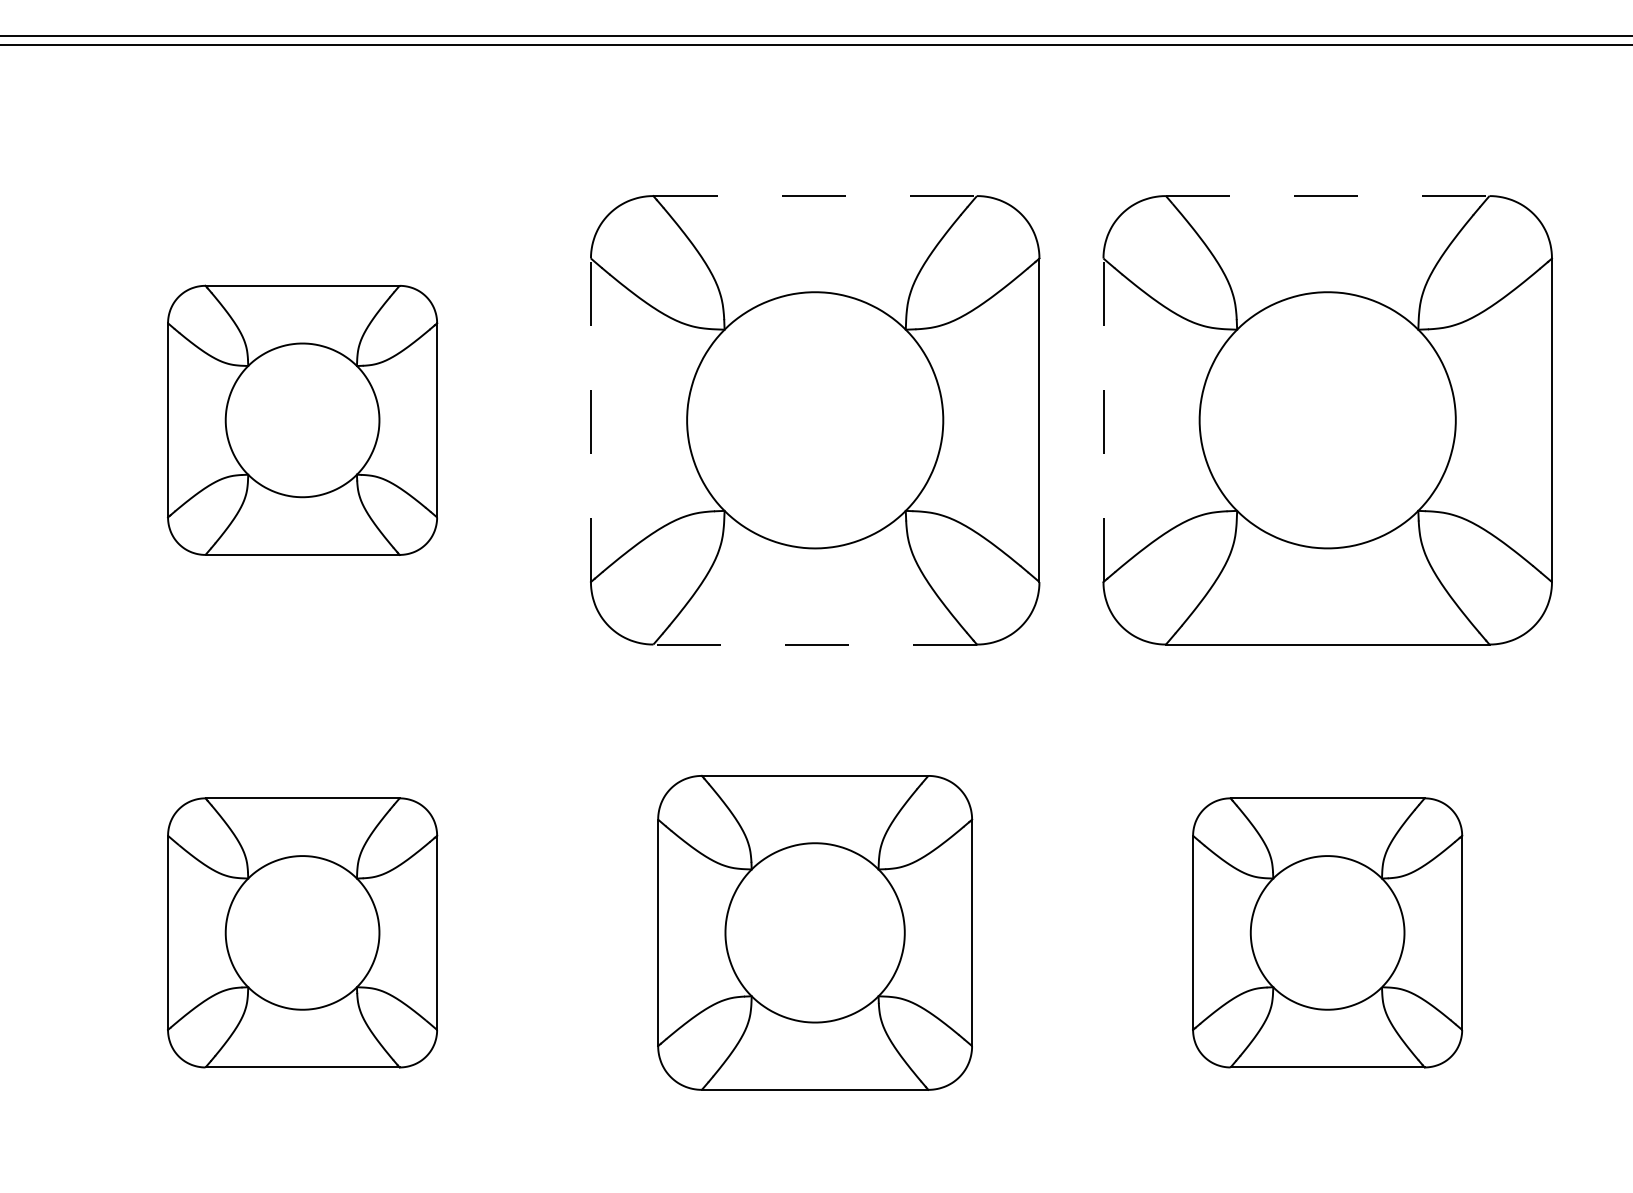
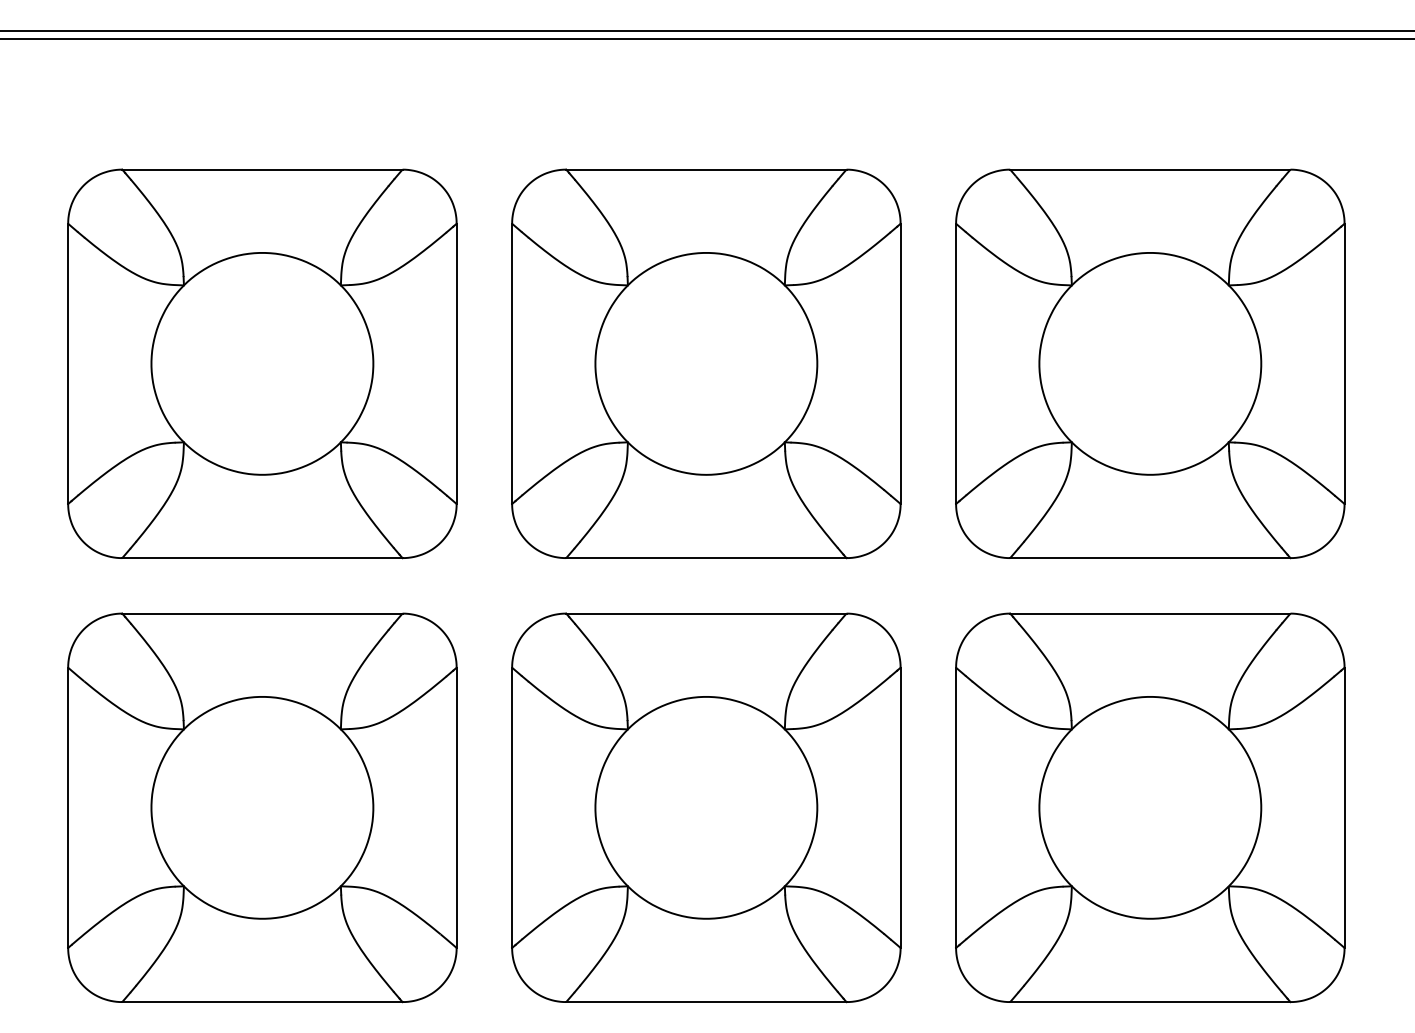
line: (815, 196) -> (706, 170), dashed -> solid
line: (1327, 196) -> (1150, 170), dashed -> solid
part: (302, 420) -> (262, 364), size x1.67
line: (590, 420) -> (511, 364), dashed -> solid
line: (1103, 420) -> (956, 364), dashed -> solid
line: (815, 644) -> (706, 558), dashed -> solid
part: (302, 932) -> (262, 807), size x1.67
part: (814, 932) -> (705, 807), size x1.43
part: (1327, 932) -> (1150, 807), size x1.67

